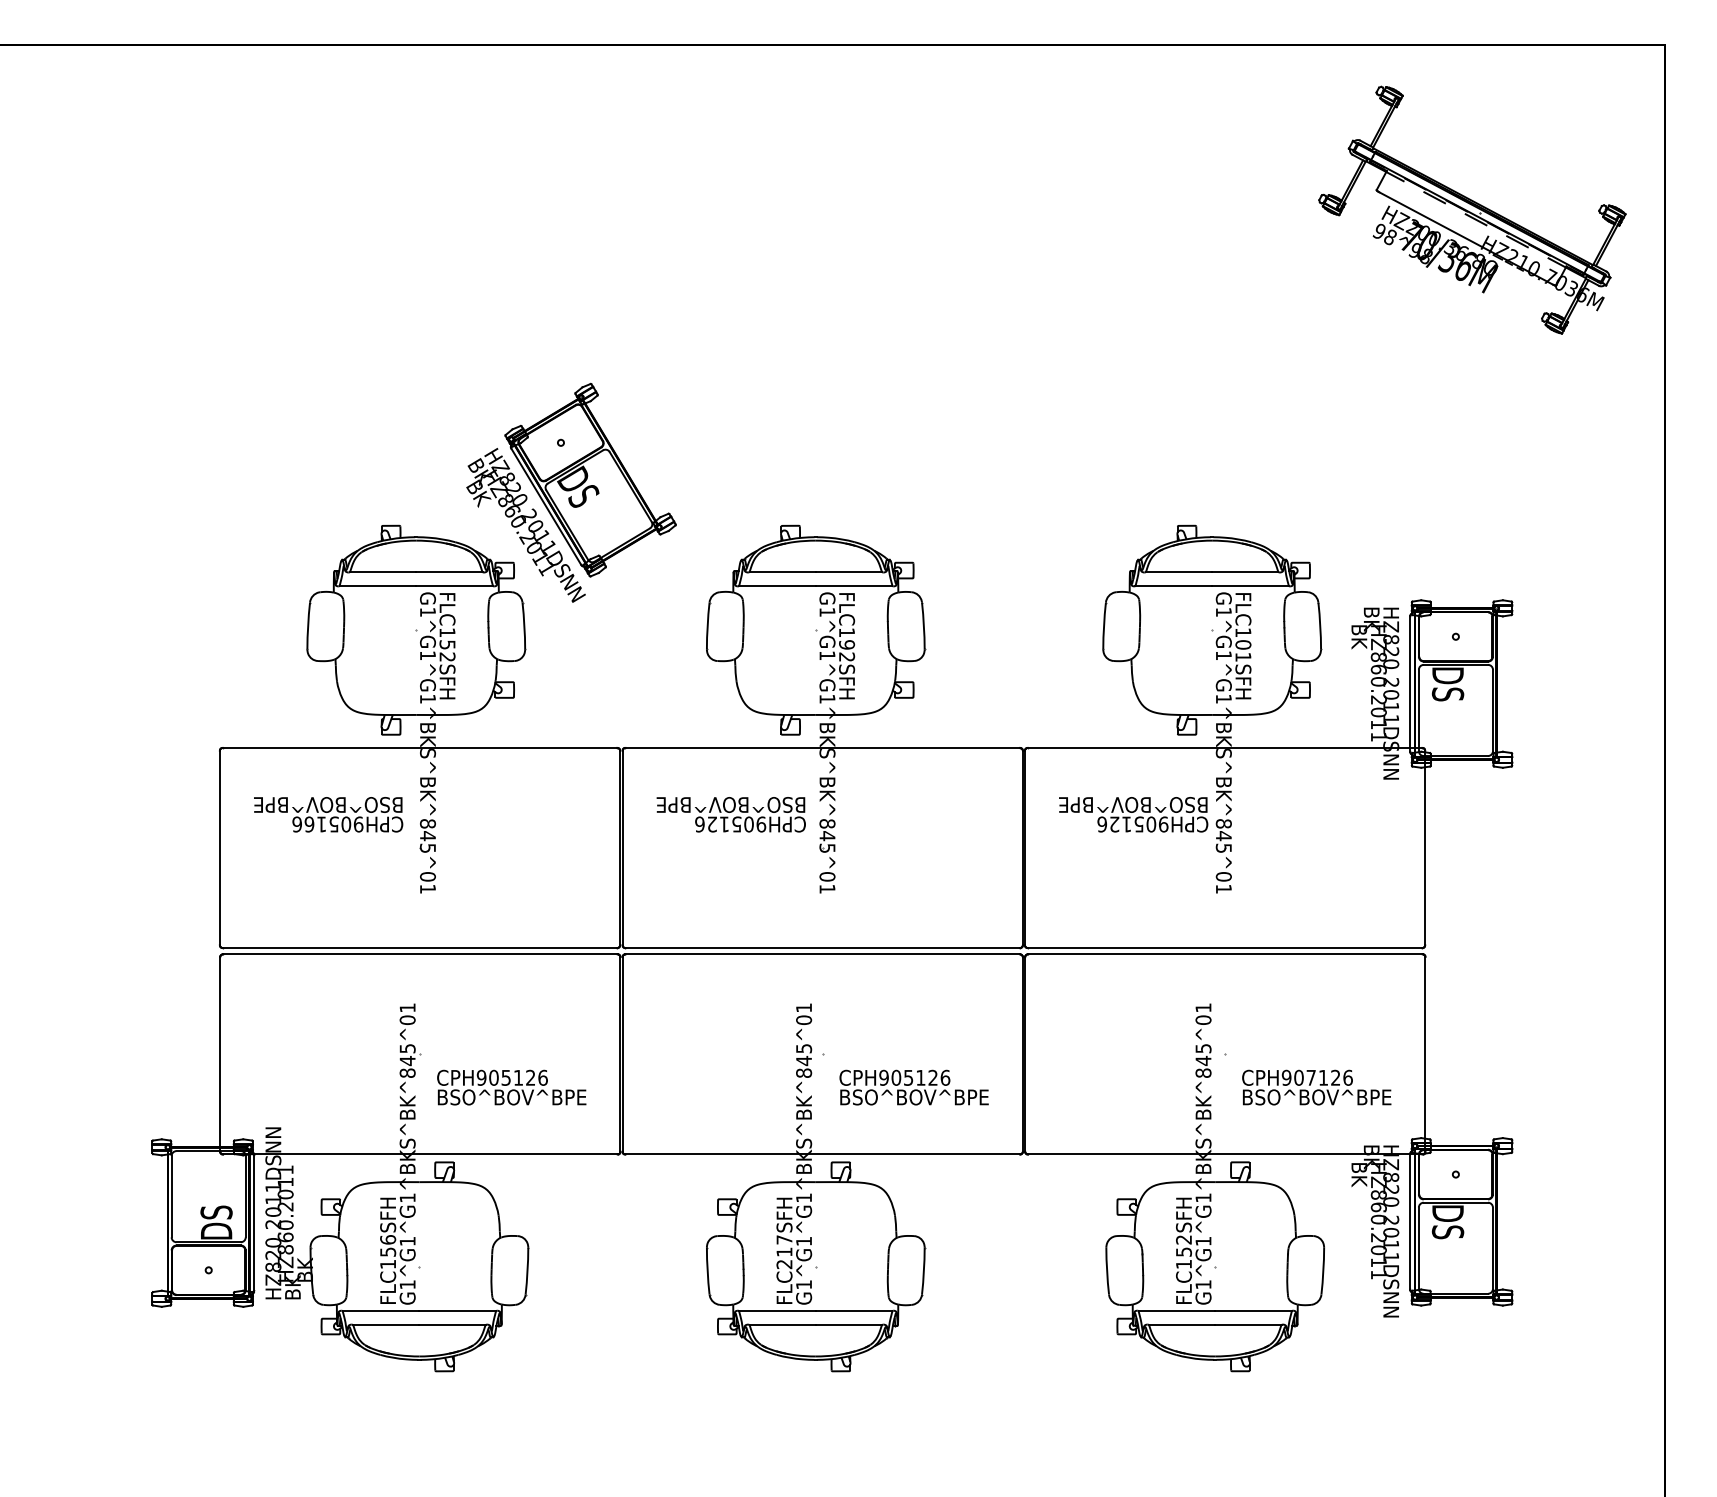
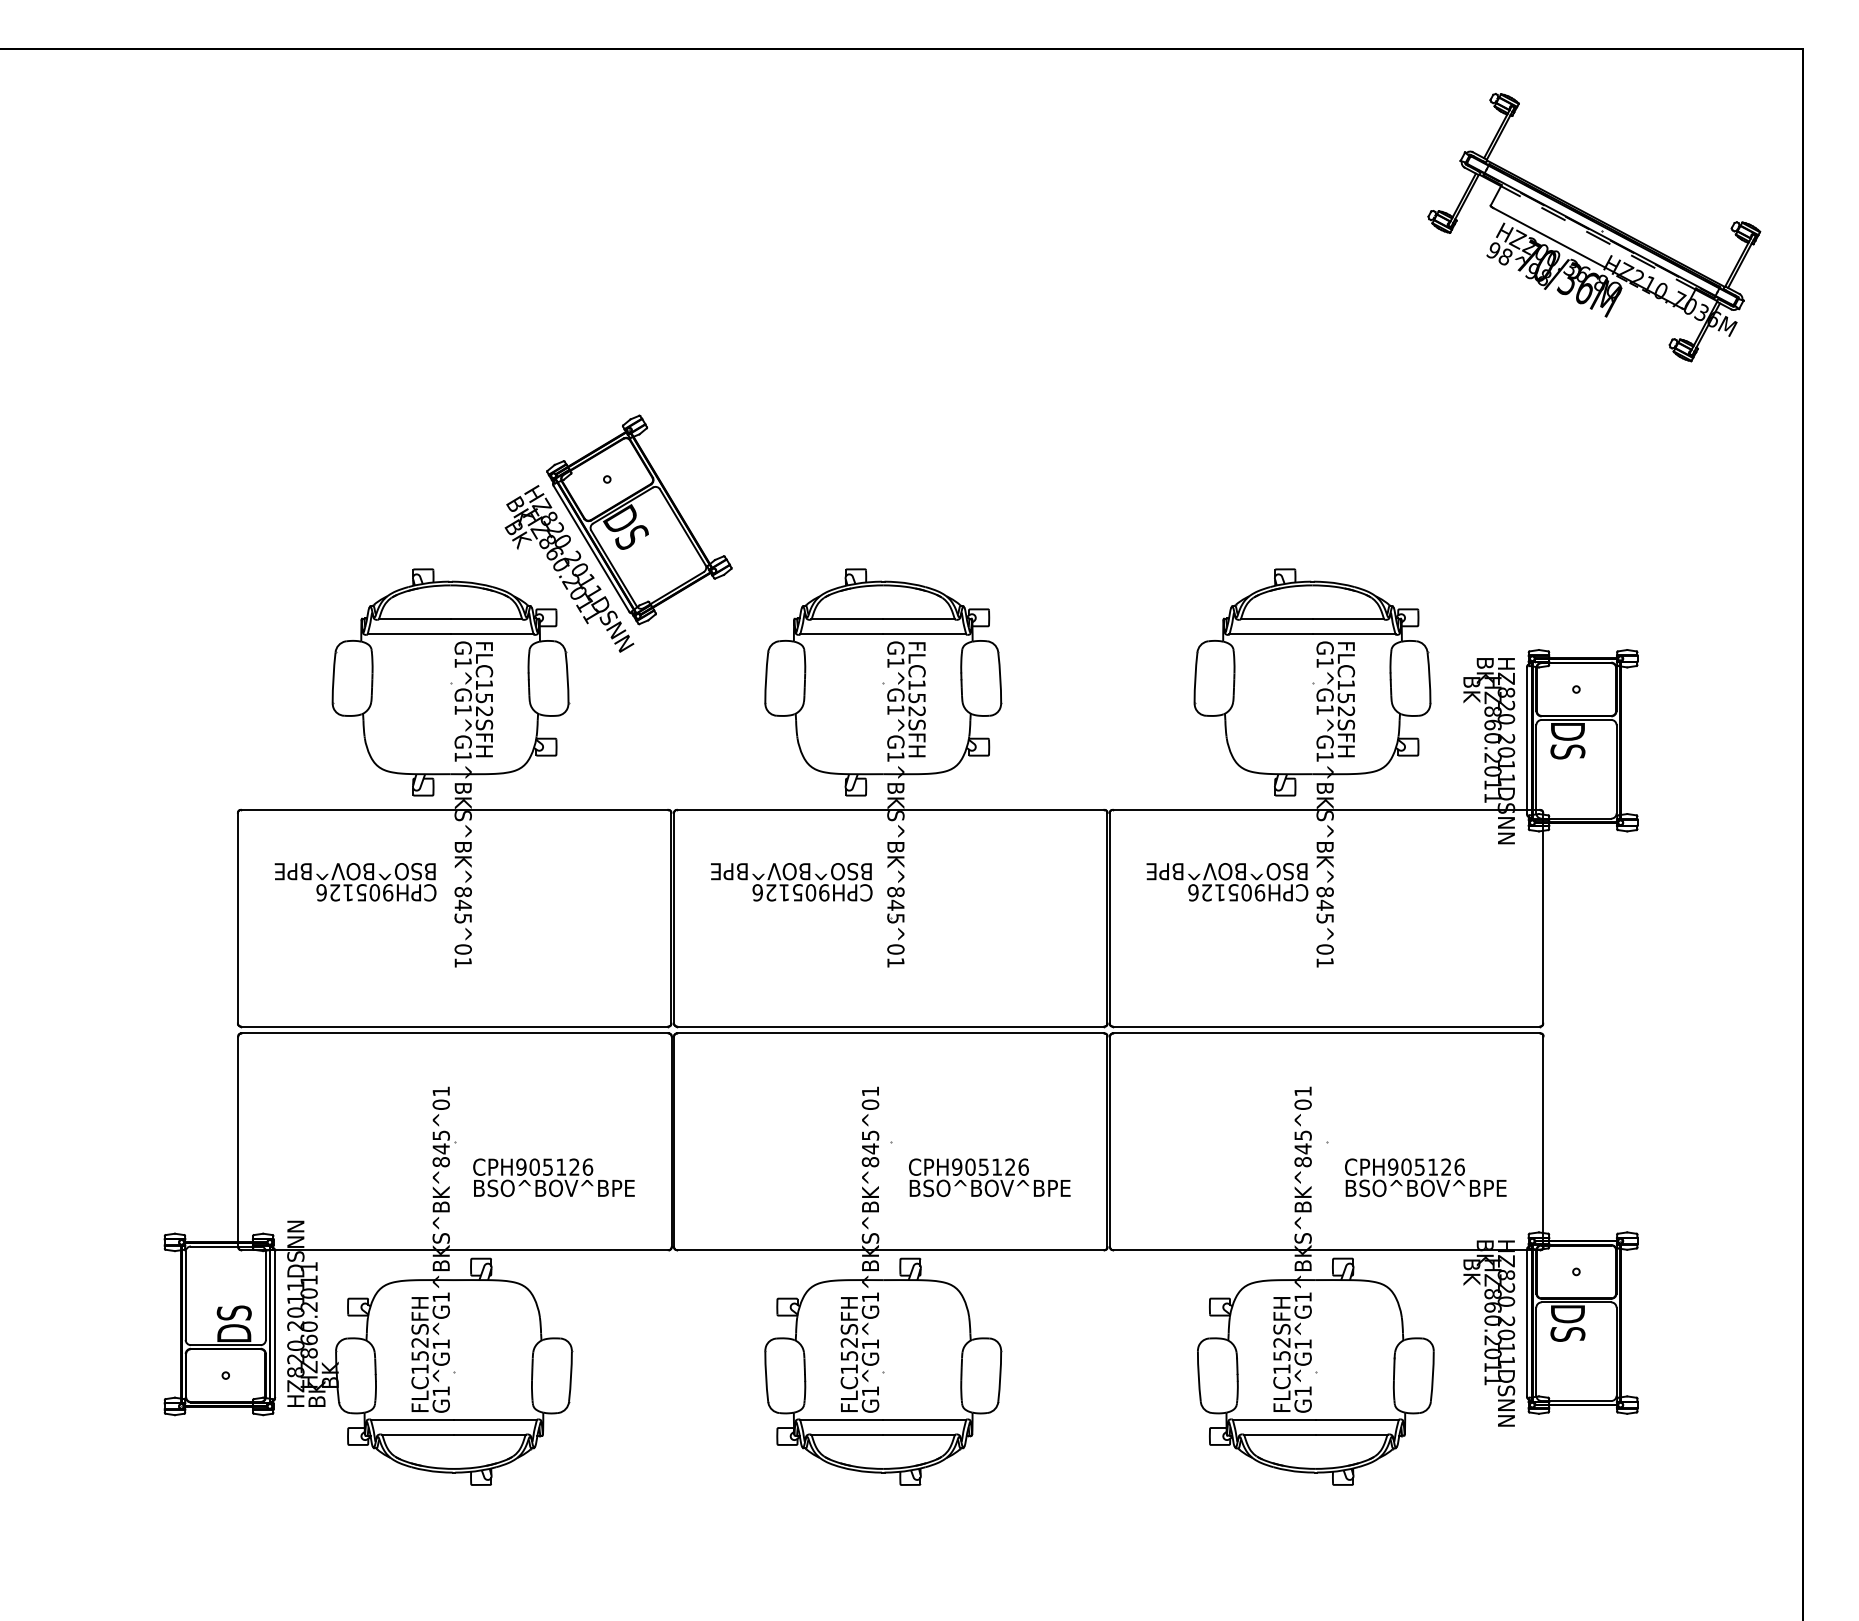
text: (846, 645) -> (916, 698), FLC192SFH -> FLC152SFH
text: (1243, 650) -> (1346, 704), FLC101SFH -> FLC152SFH
text: (309, 824) -> (334, 892), CPH905166 -> CPH905126
text: (1310, 1077) -> (1419, 1166), CPH907126 -> CPH905126
text: (387, 1239) -> (419, 1342), FLC156SFH -> FLC152SFH
text: (784, 1251) -> (849, 1355), FLC217SFH -> FLC152SFH

